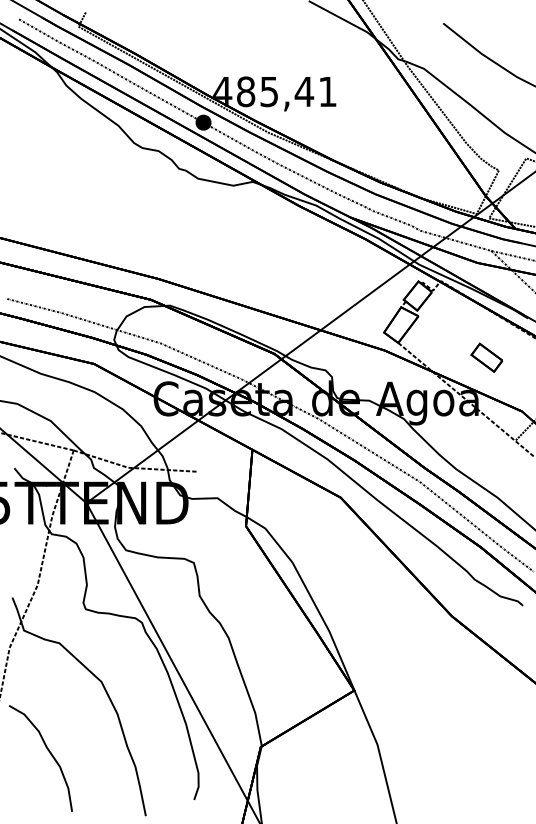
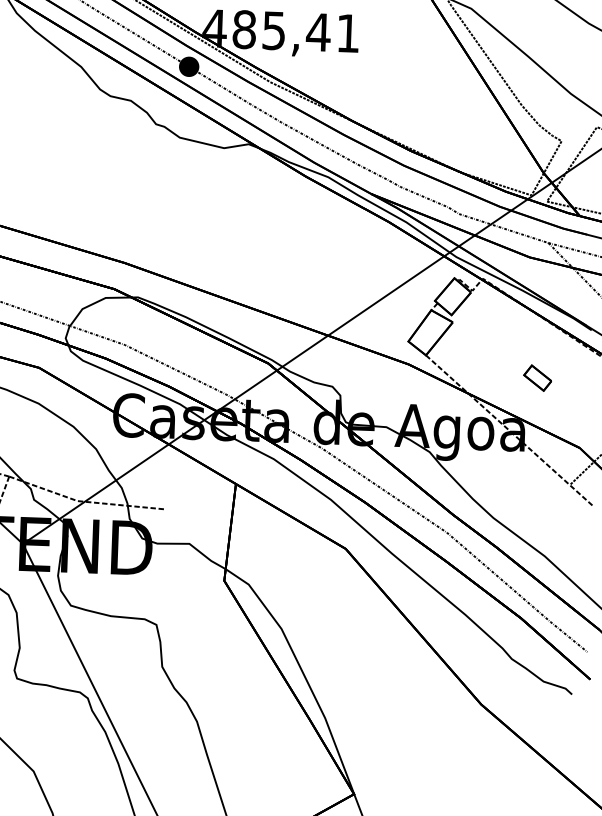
part: (486, 357) -> (537, 377), size x0.7

